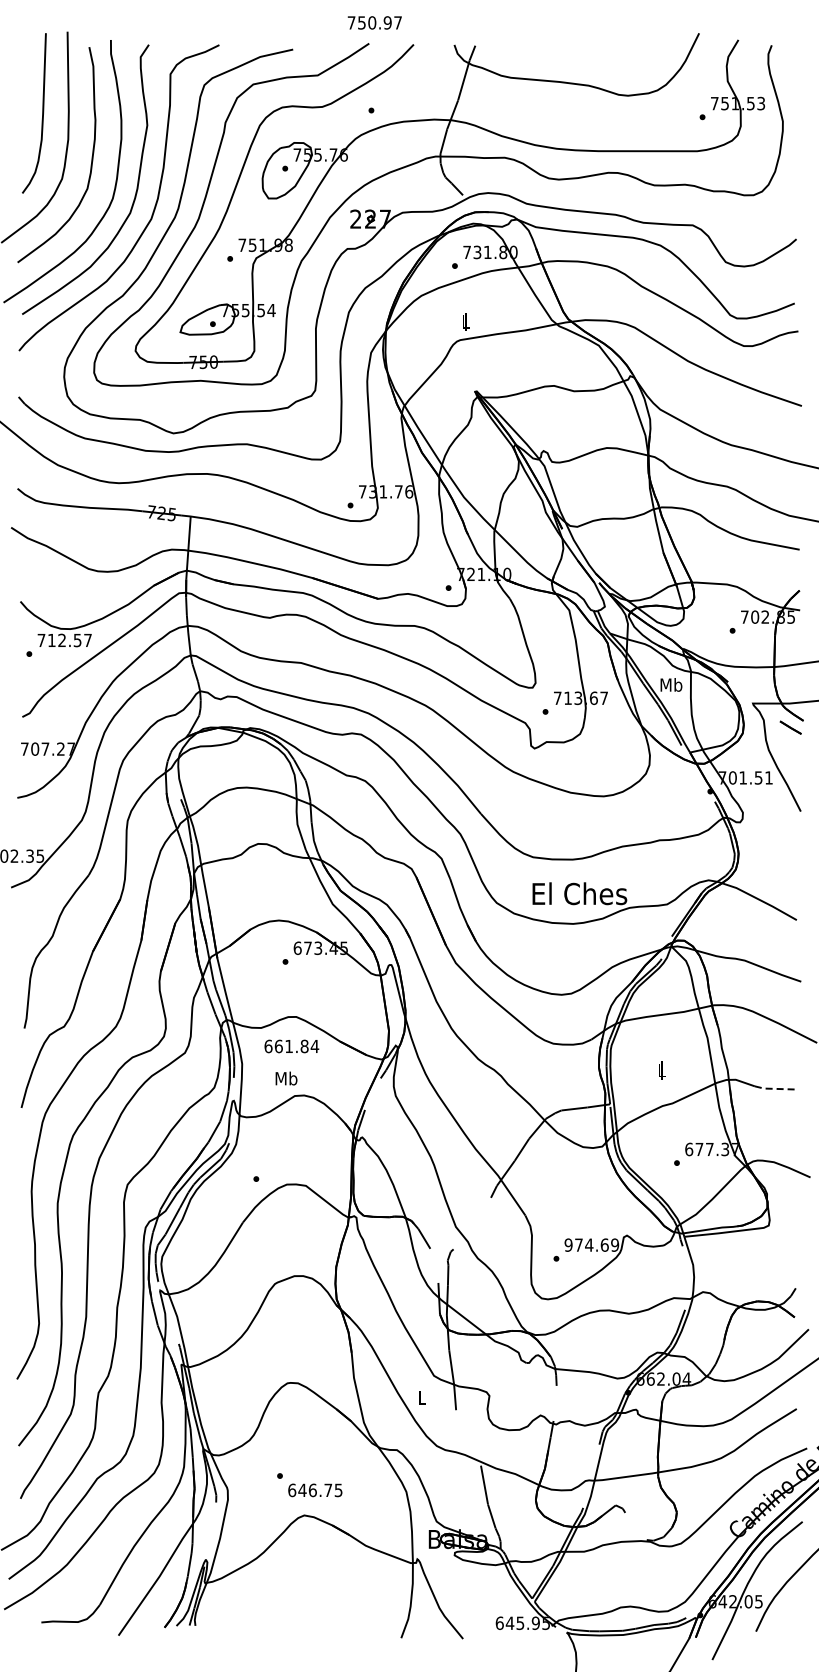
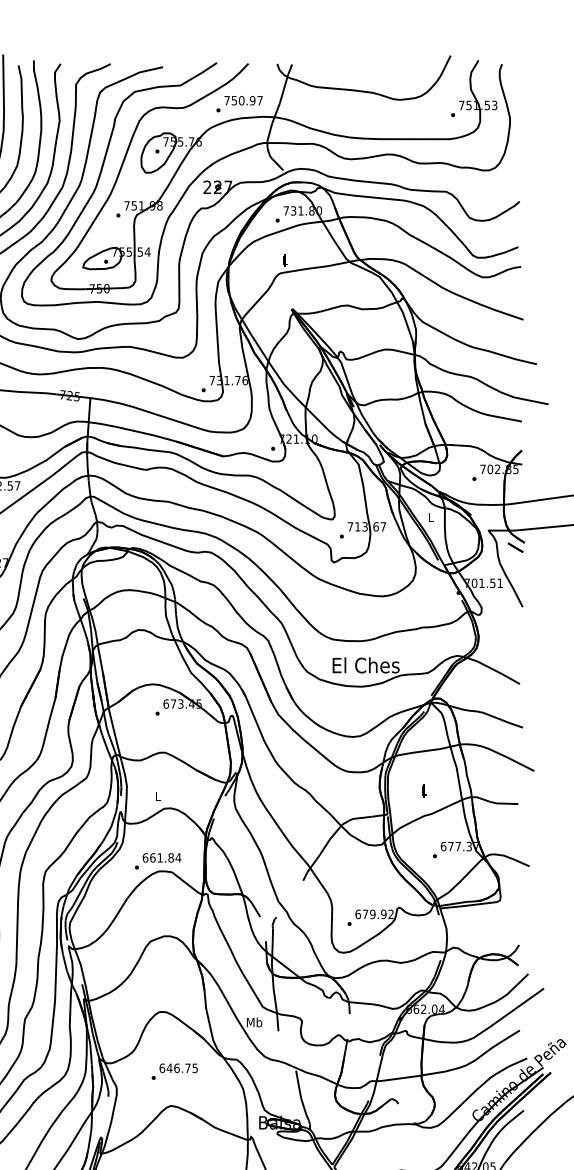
text: (374, 22) -> (243, 100), moved
text: (671, 684) -> (431, 517), Mb -> L
text: (291, 1046) -> (161, 857), moved
text: (286, 1078) -> (158, 796), Mb -> L
line: (773, 1088) -> (503, 803), dashed -> solid
text: (591, 1244) -> (374, 913), 974.69 -> 679.92
text: (422, 1397) -> (254, 1022), L -> Mb
text: (315, 1490) -> (178, 1068), moved

